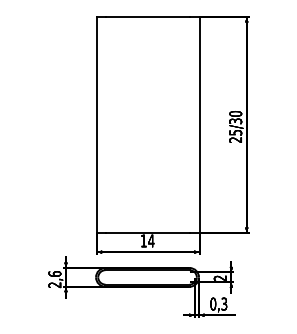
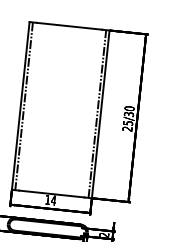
line: (101, 124) -> (24, 105), added
line: (195, 124) -> (97, 113), added

